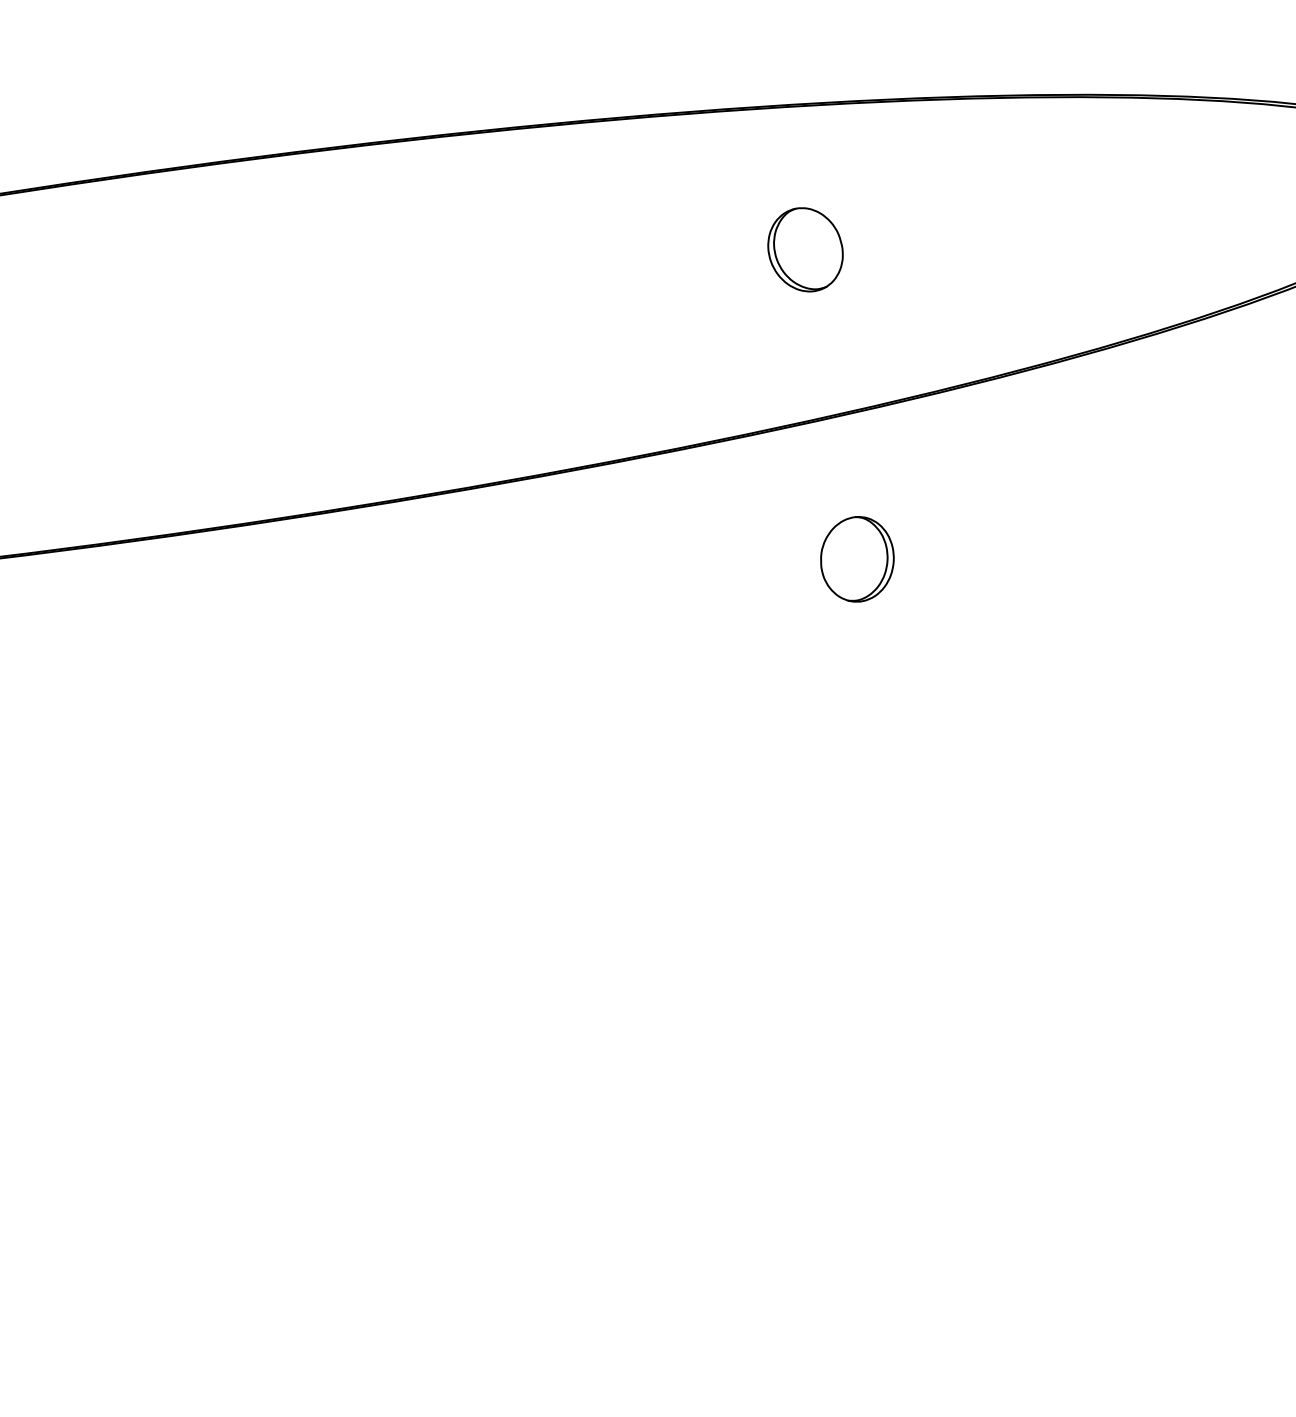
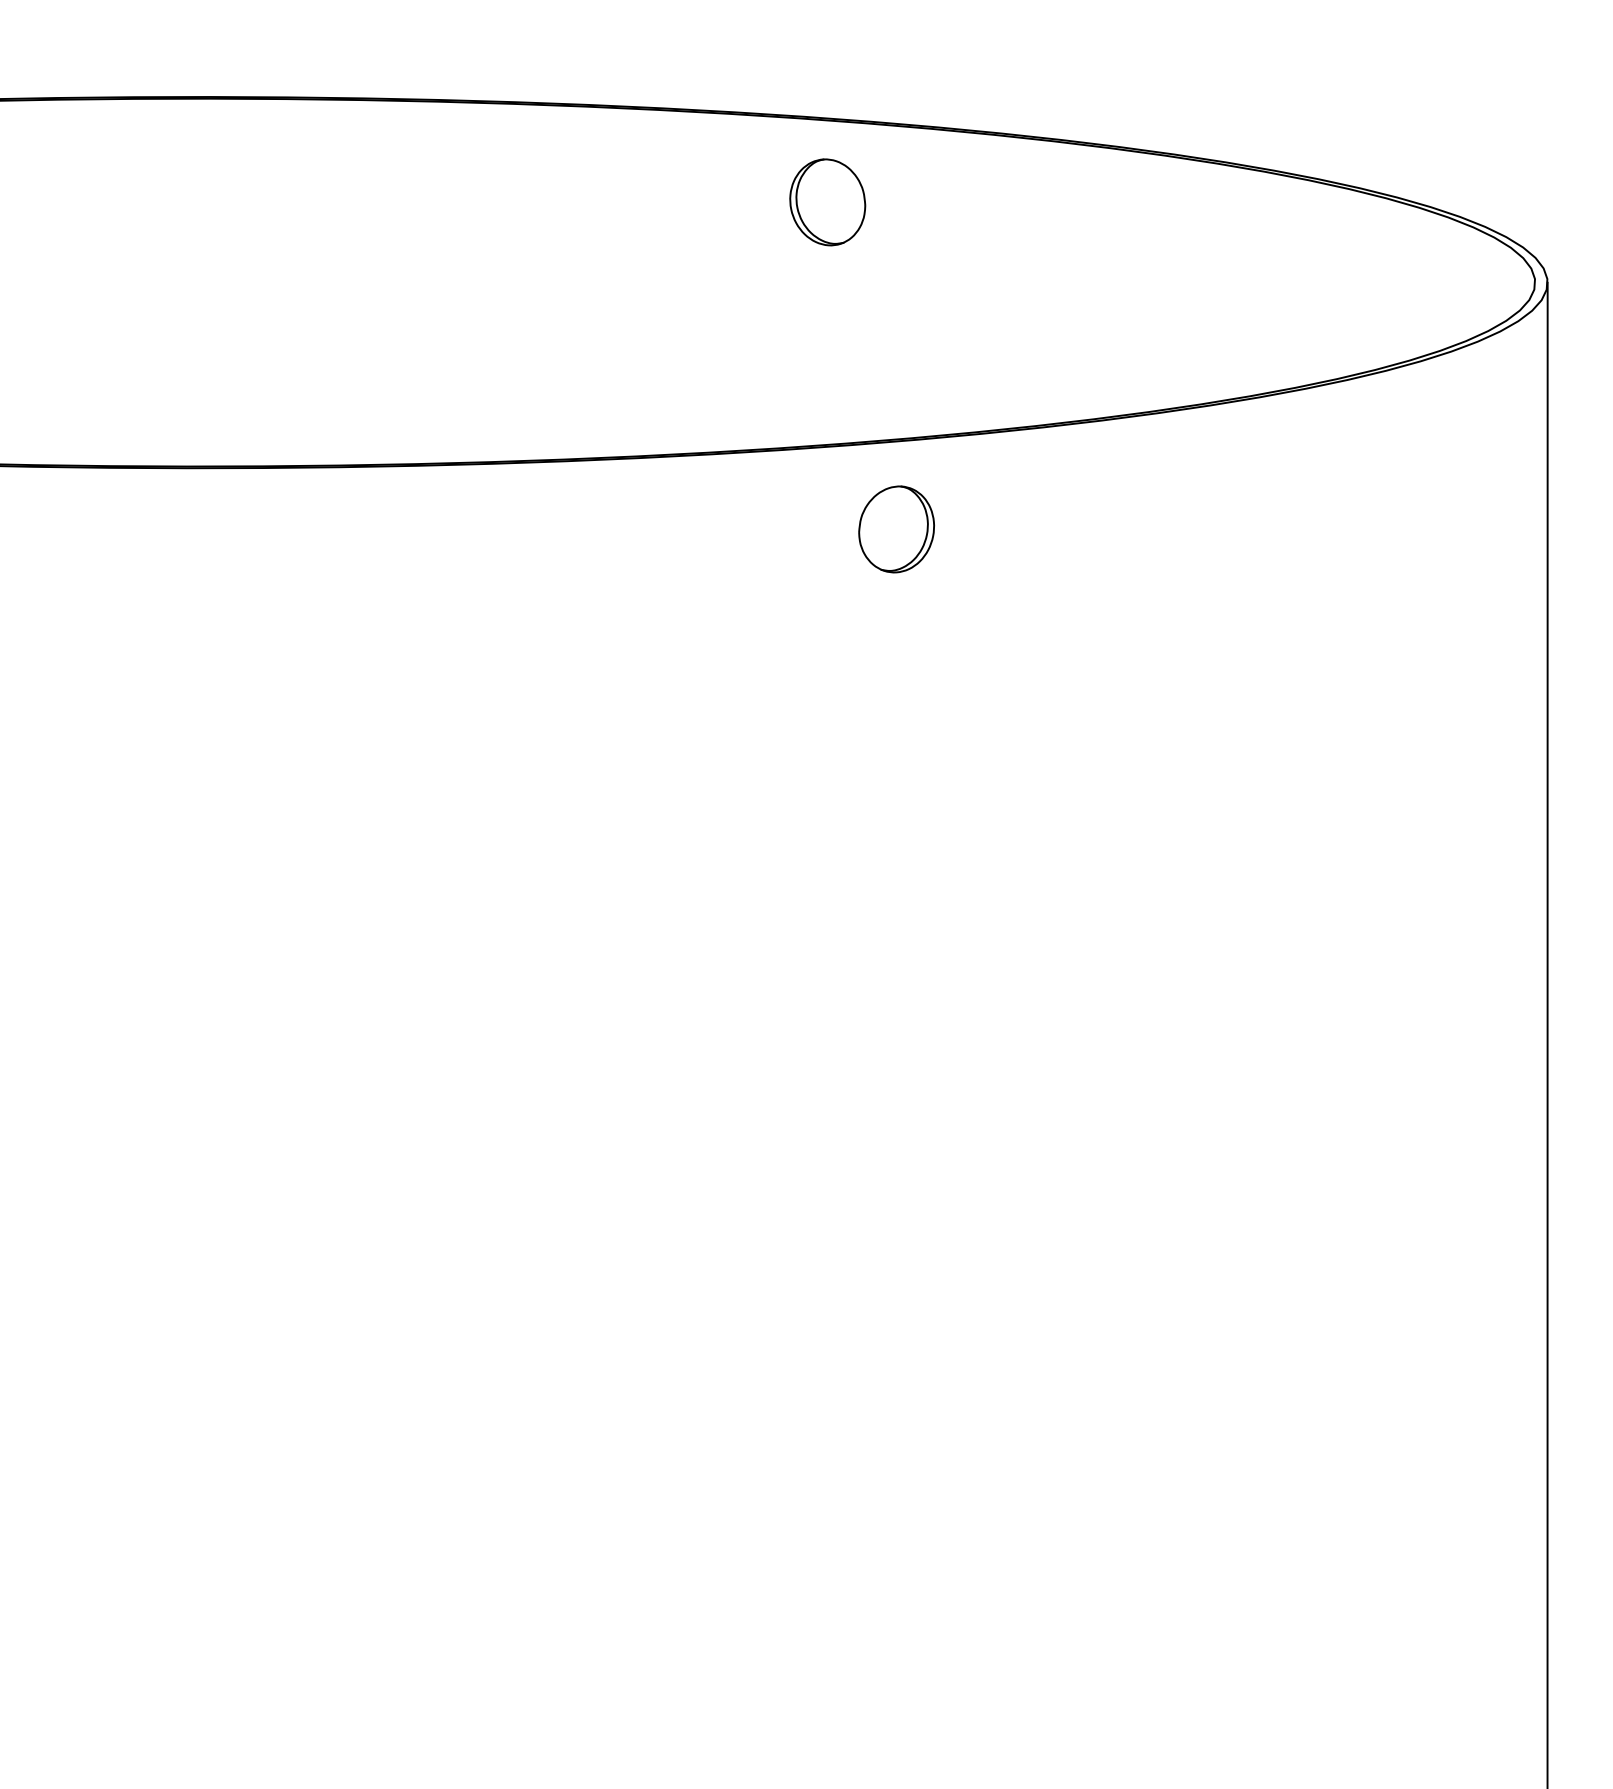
part: (805, 250) -> (827, 202), moved
part: (857, 559) -> (896, 529), moved

